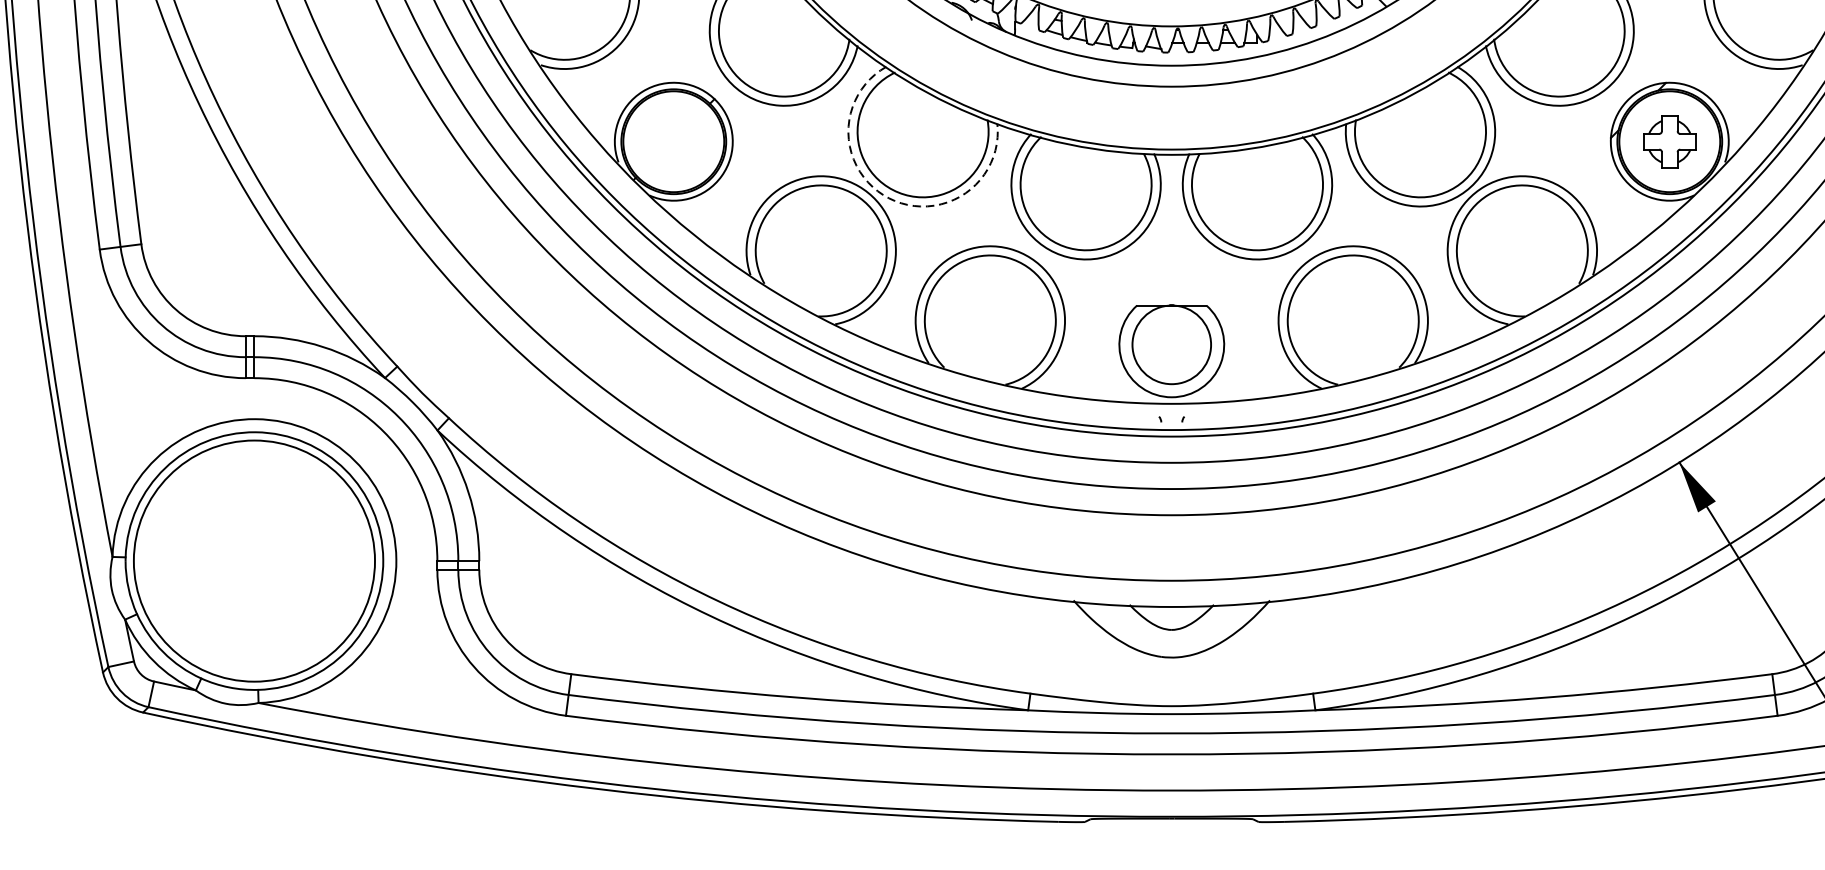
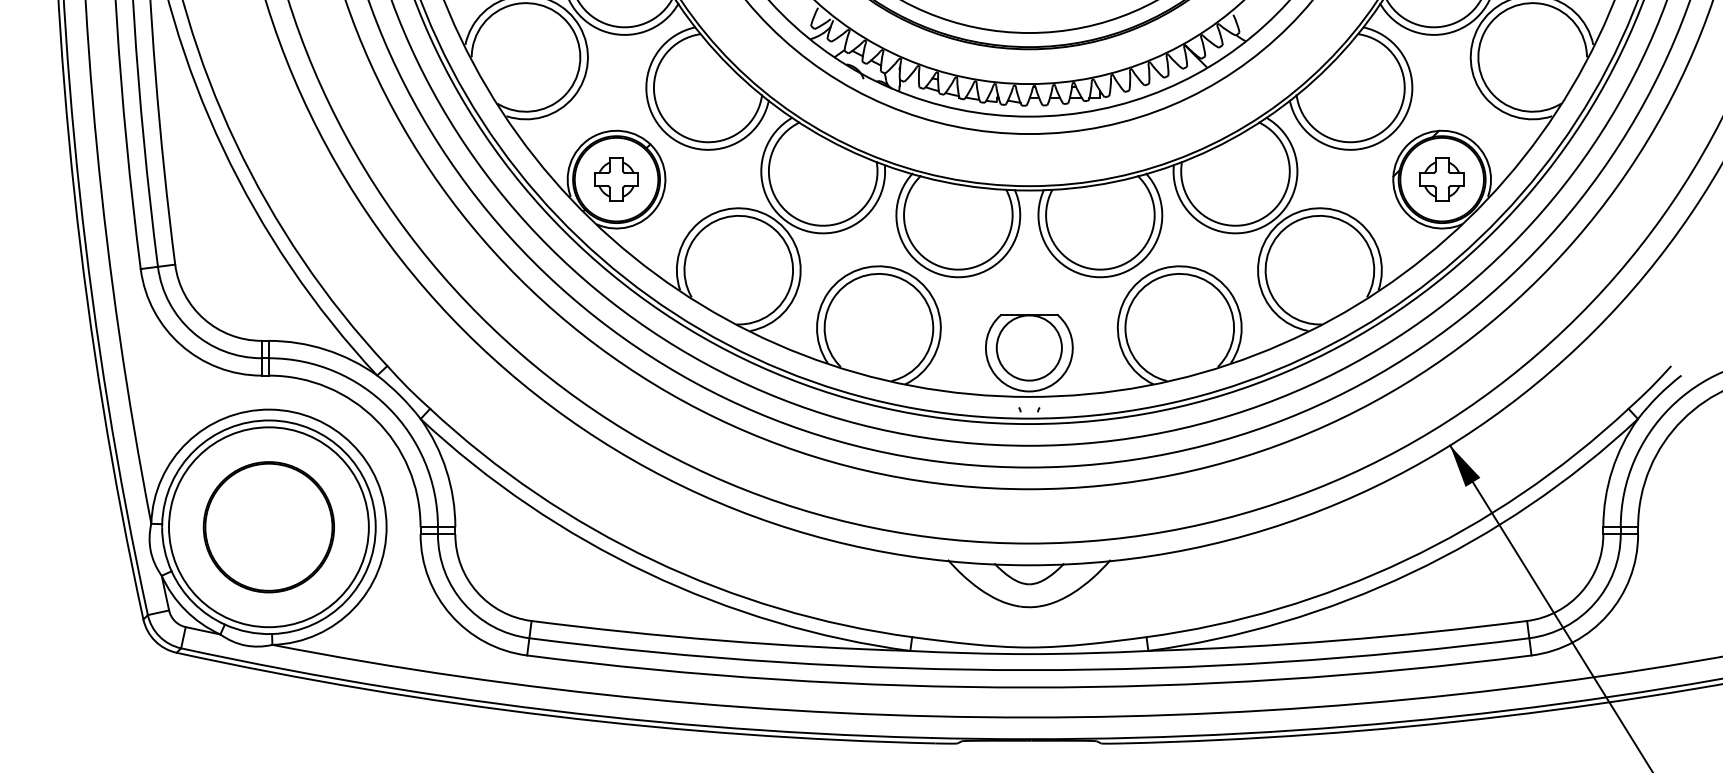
part: (673, 141) -> (616, 179), added
arc: (888, 198) -> (794, 226), dashed -> solid
part: (253, 561) -> (268, 527), added

